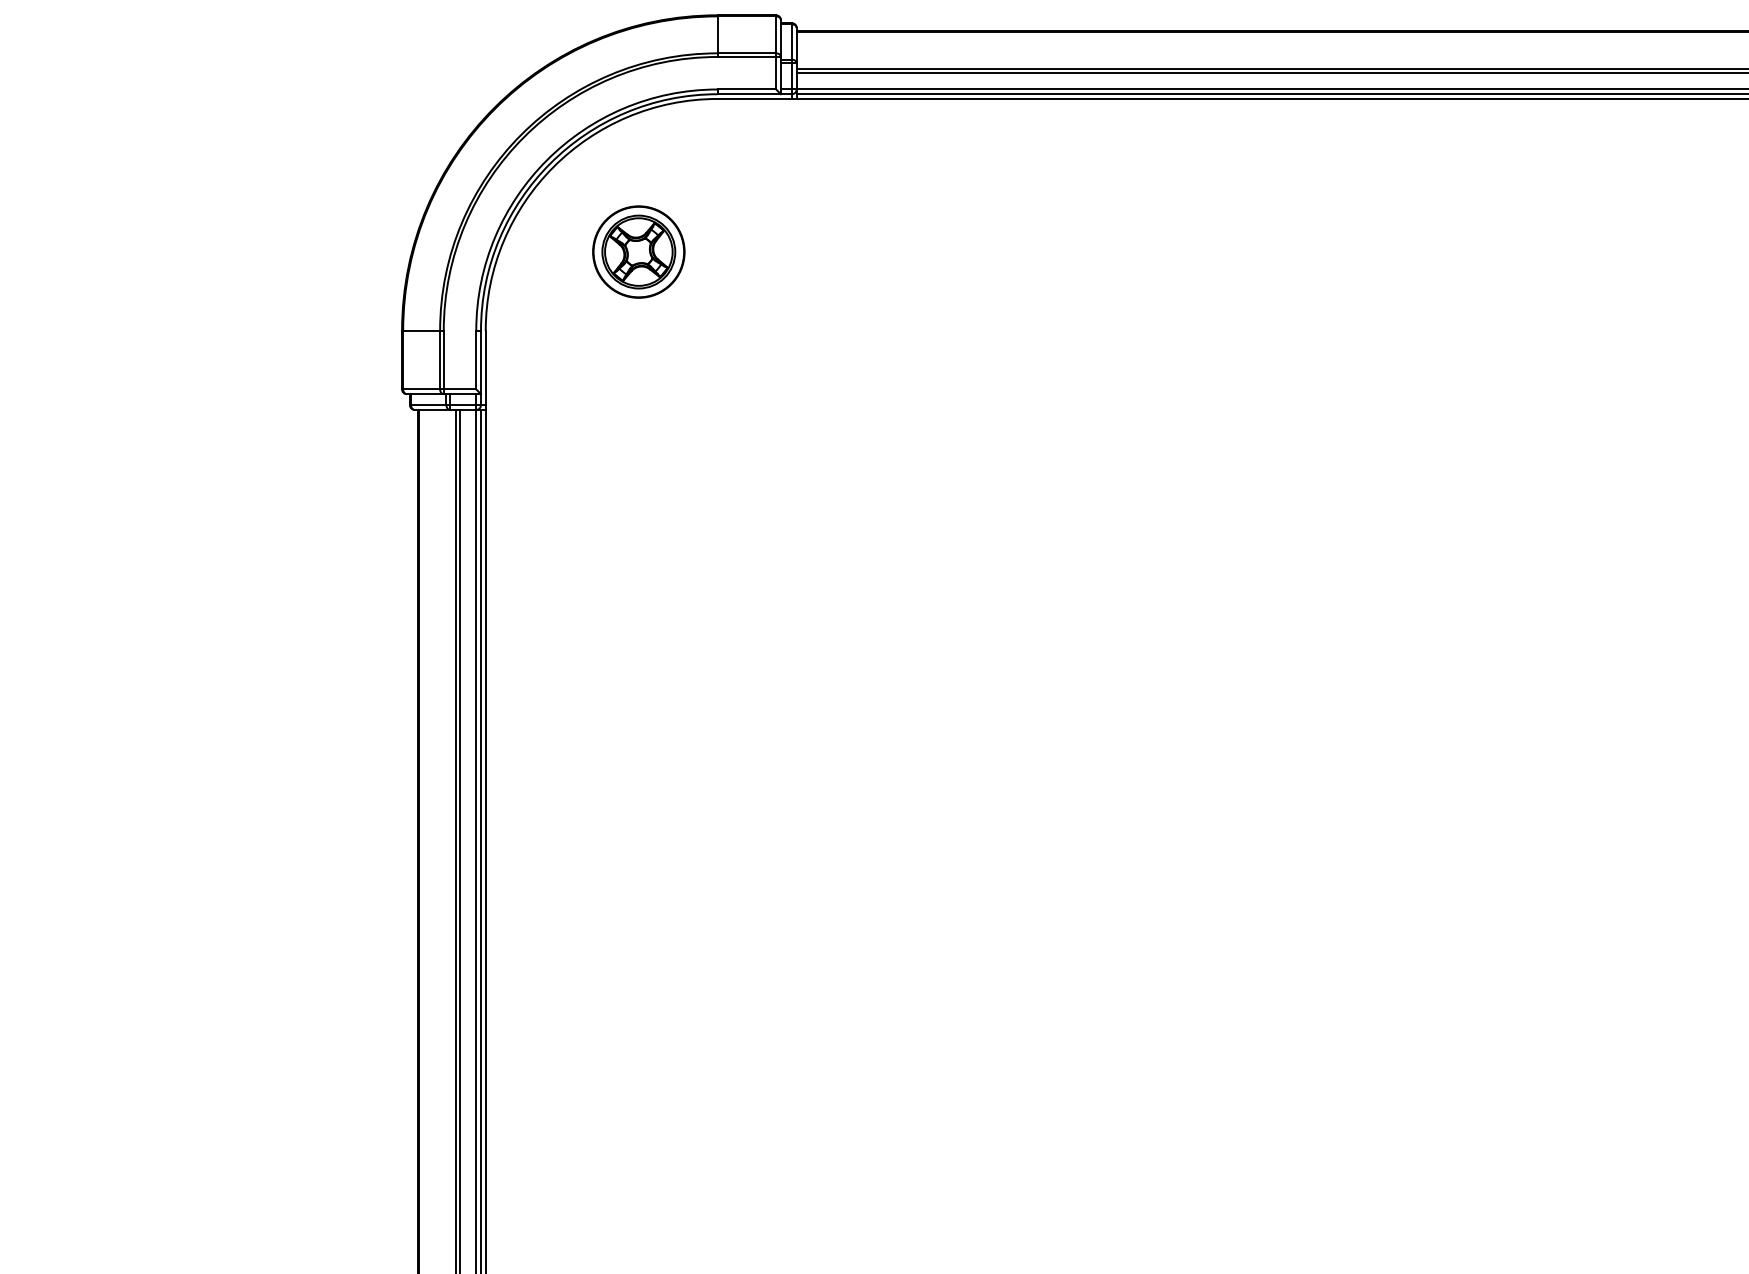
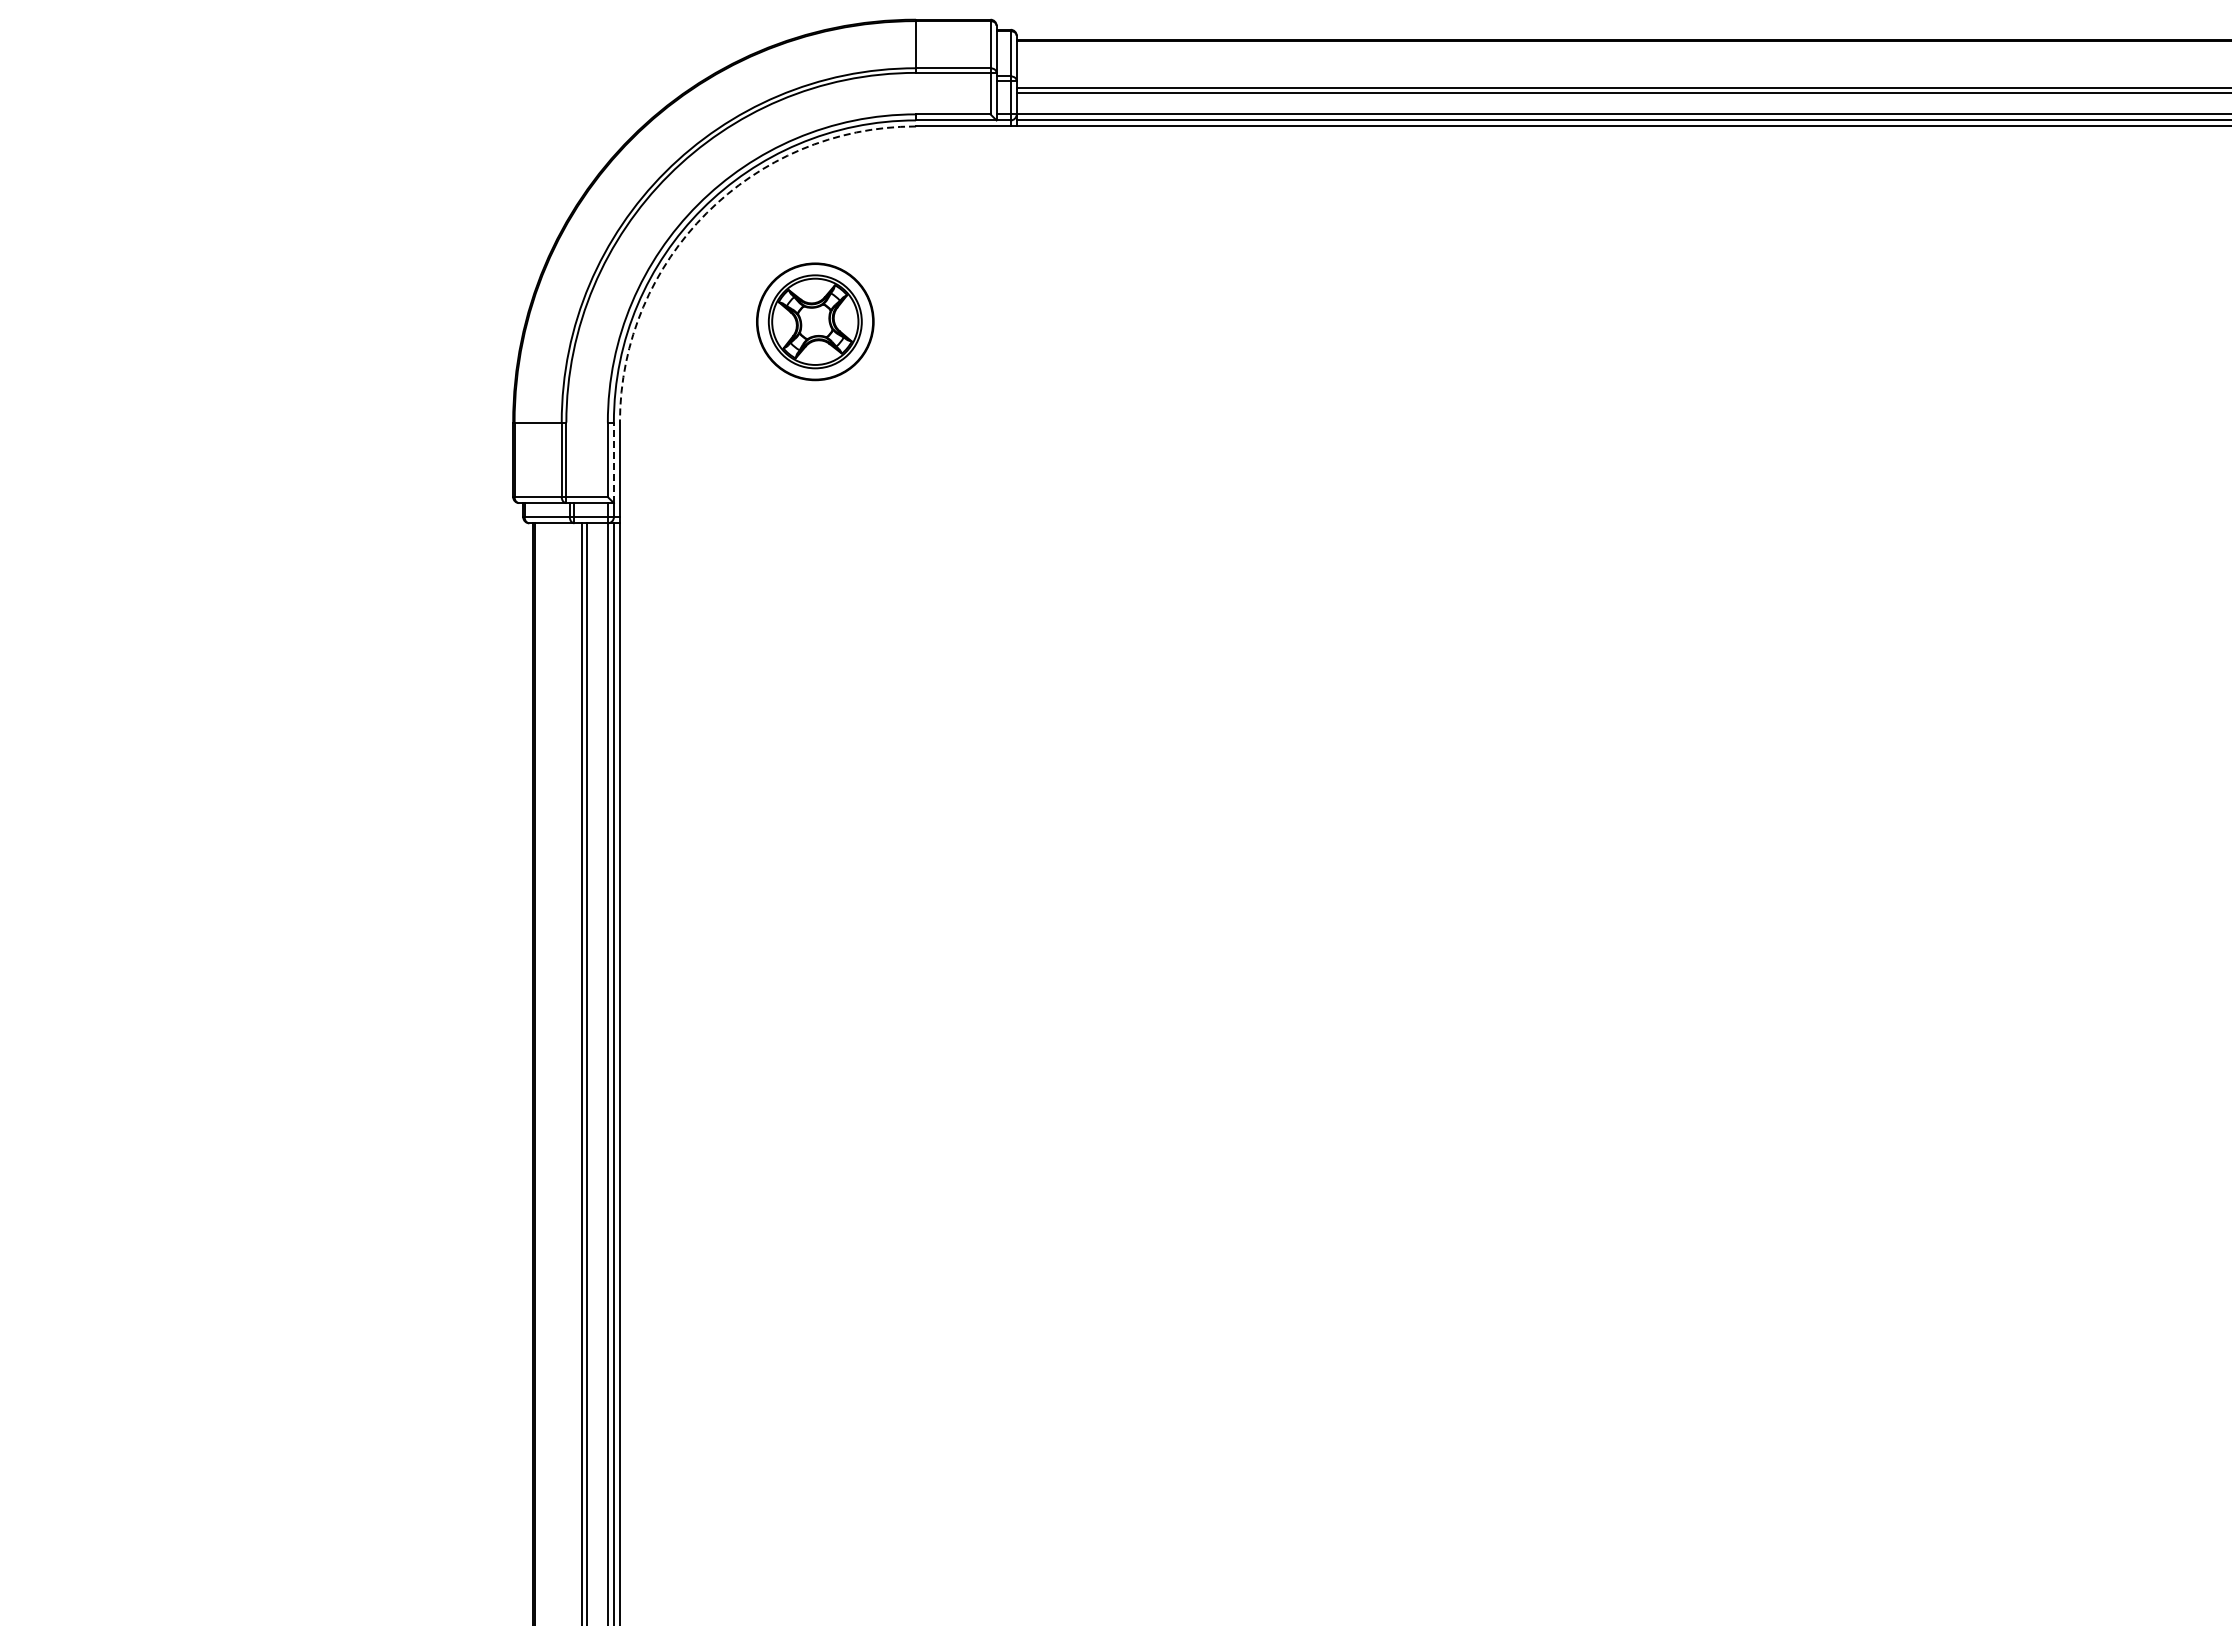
arc: (553, 167) -> (706, 213), solid -> dashed
line: (480, 362) -> (613, 462), solid -> dashed

